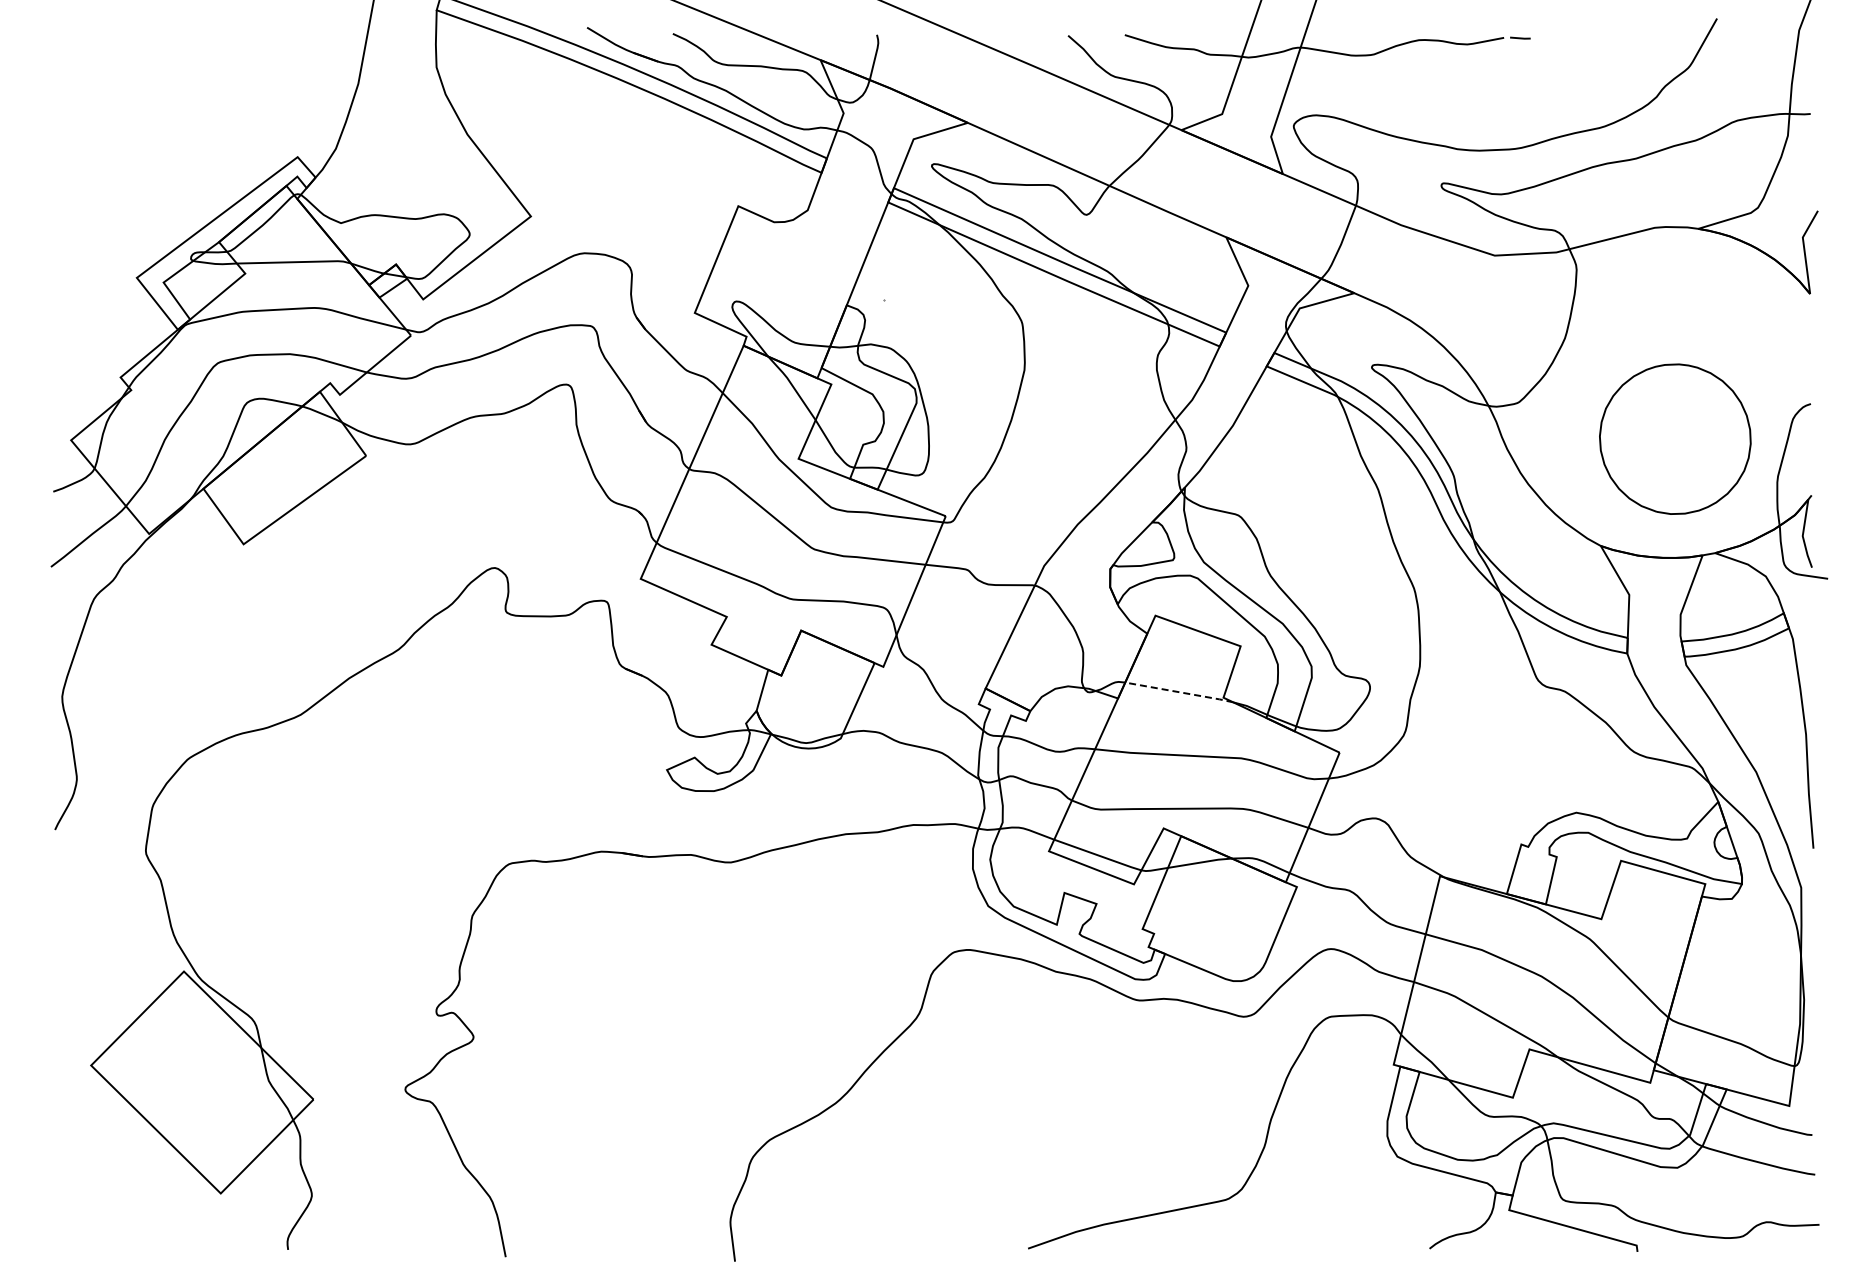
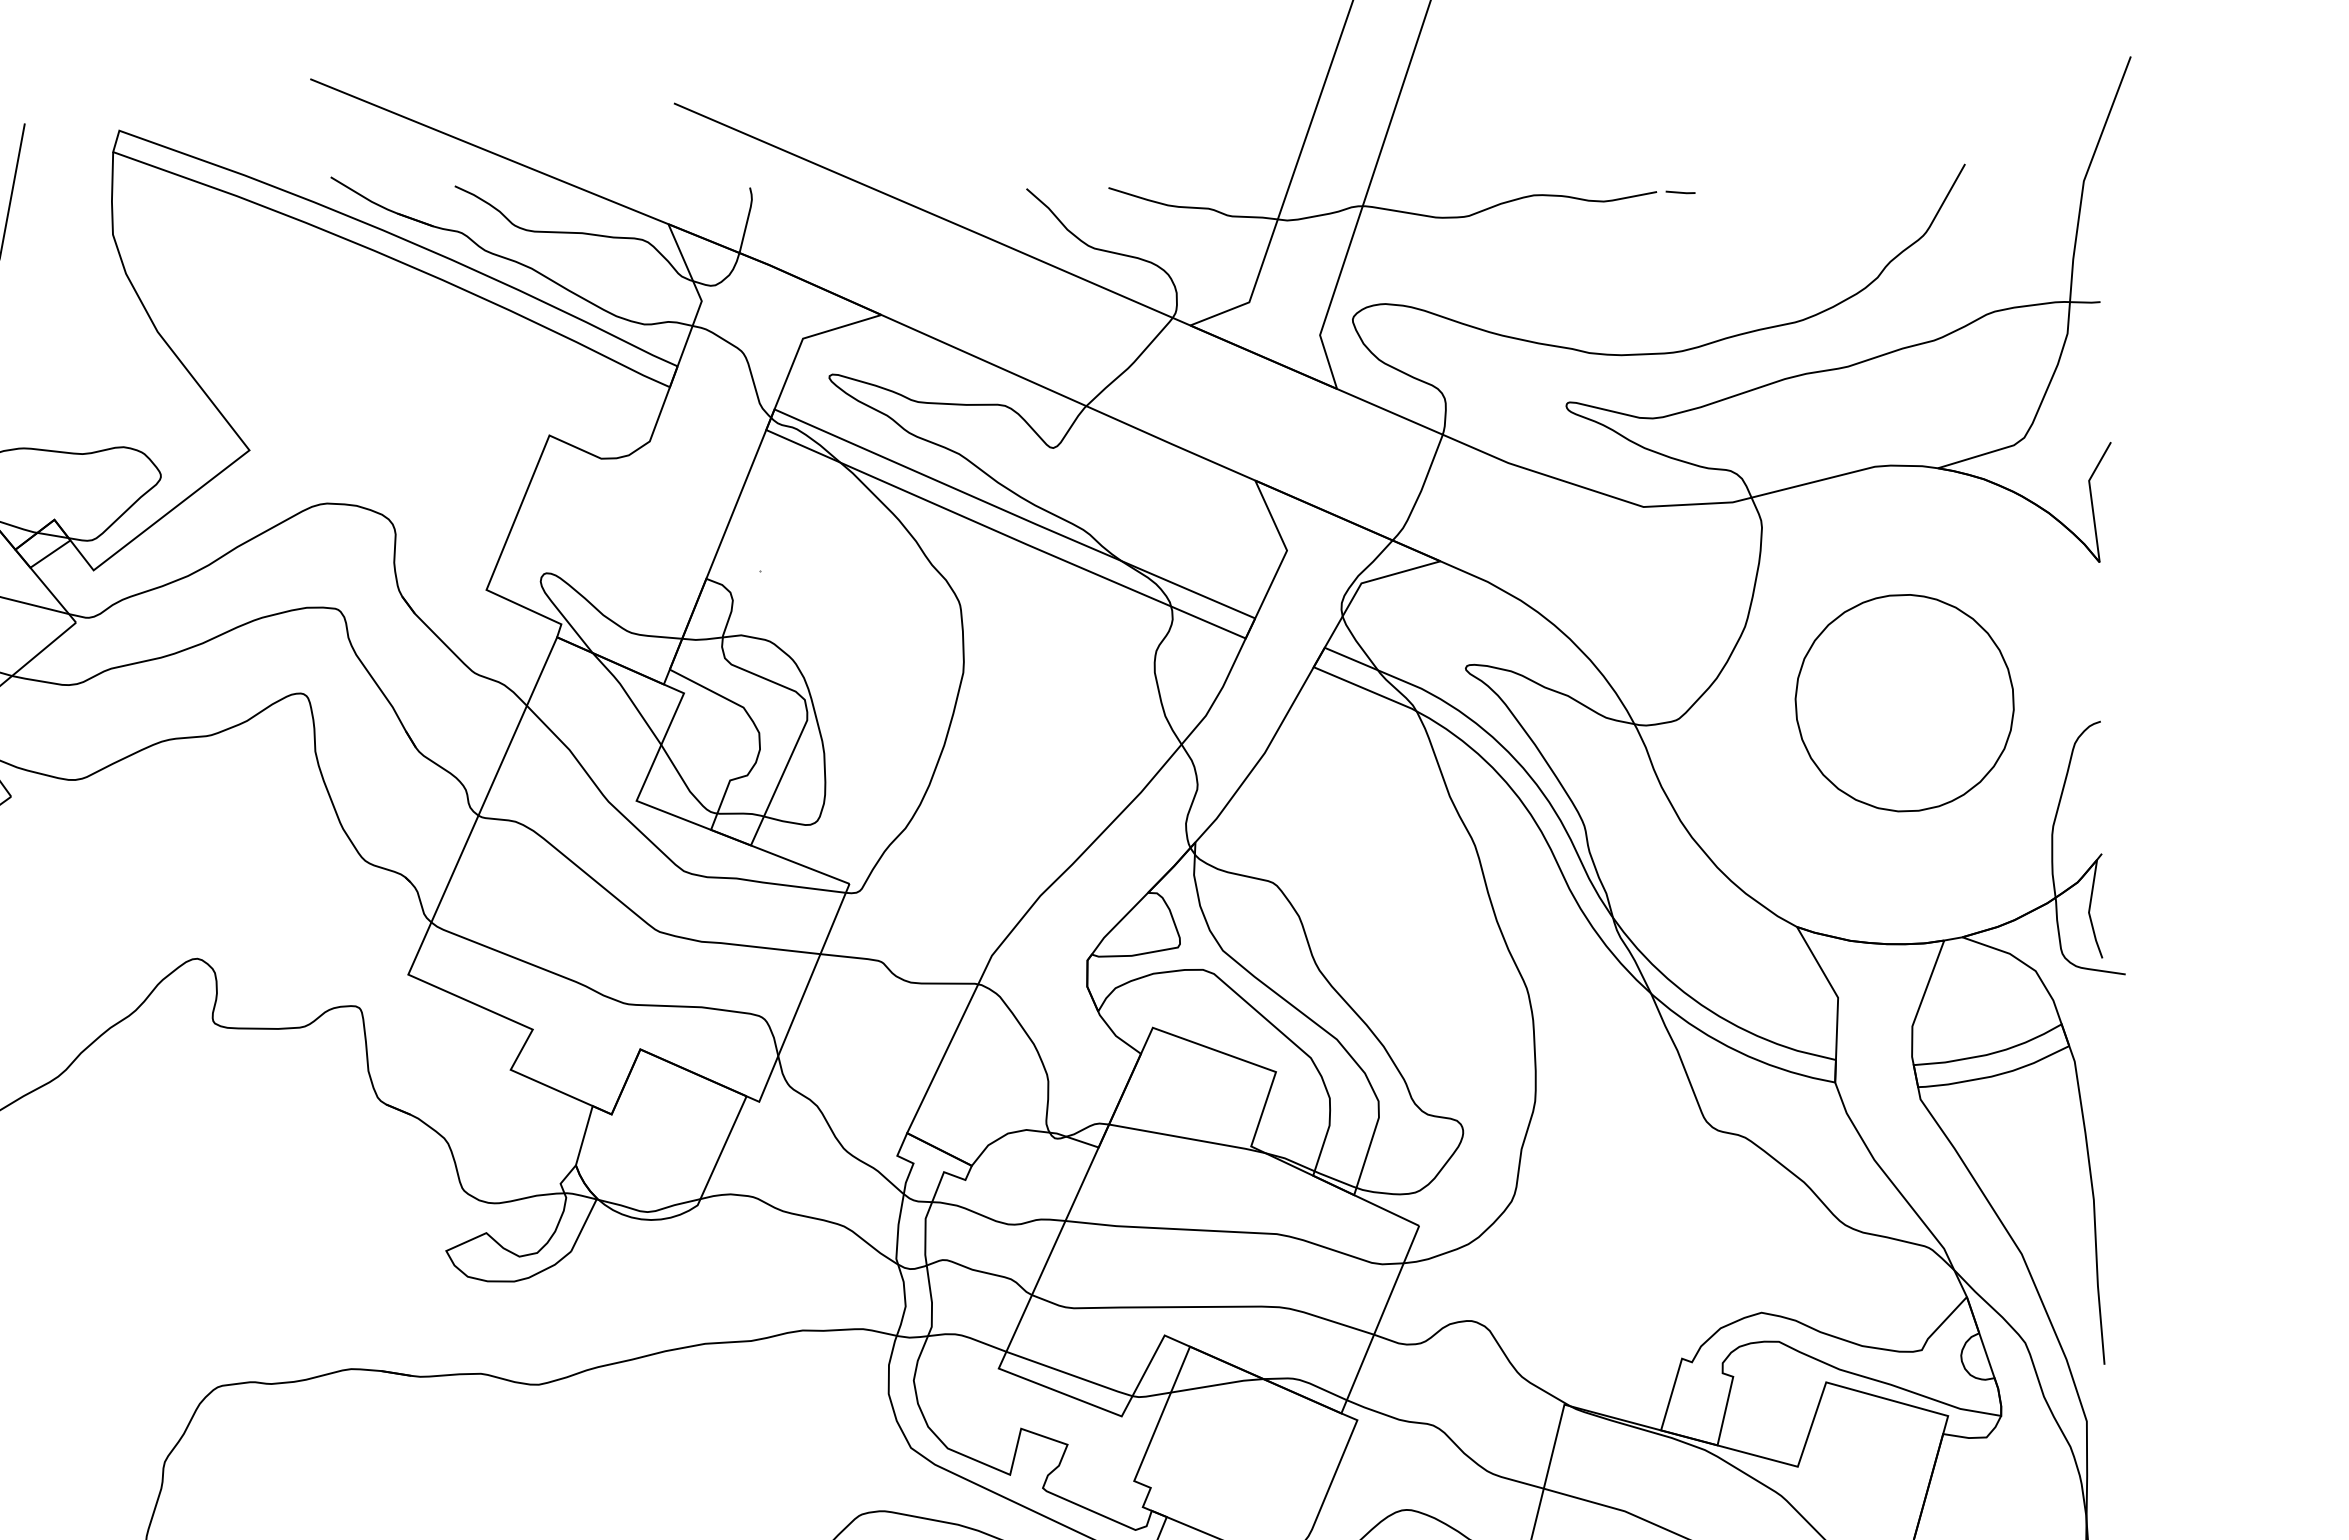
part: (1675, 438) -> (1904, 702), moved
line: (1180, 692) -> (1188, 1138), dashed -> solid

